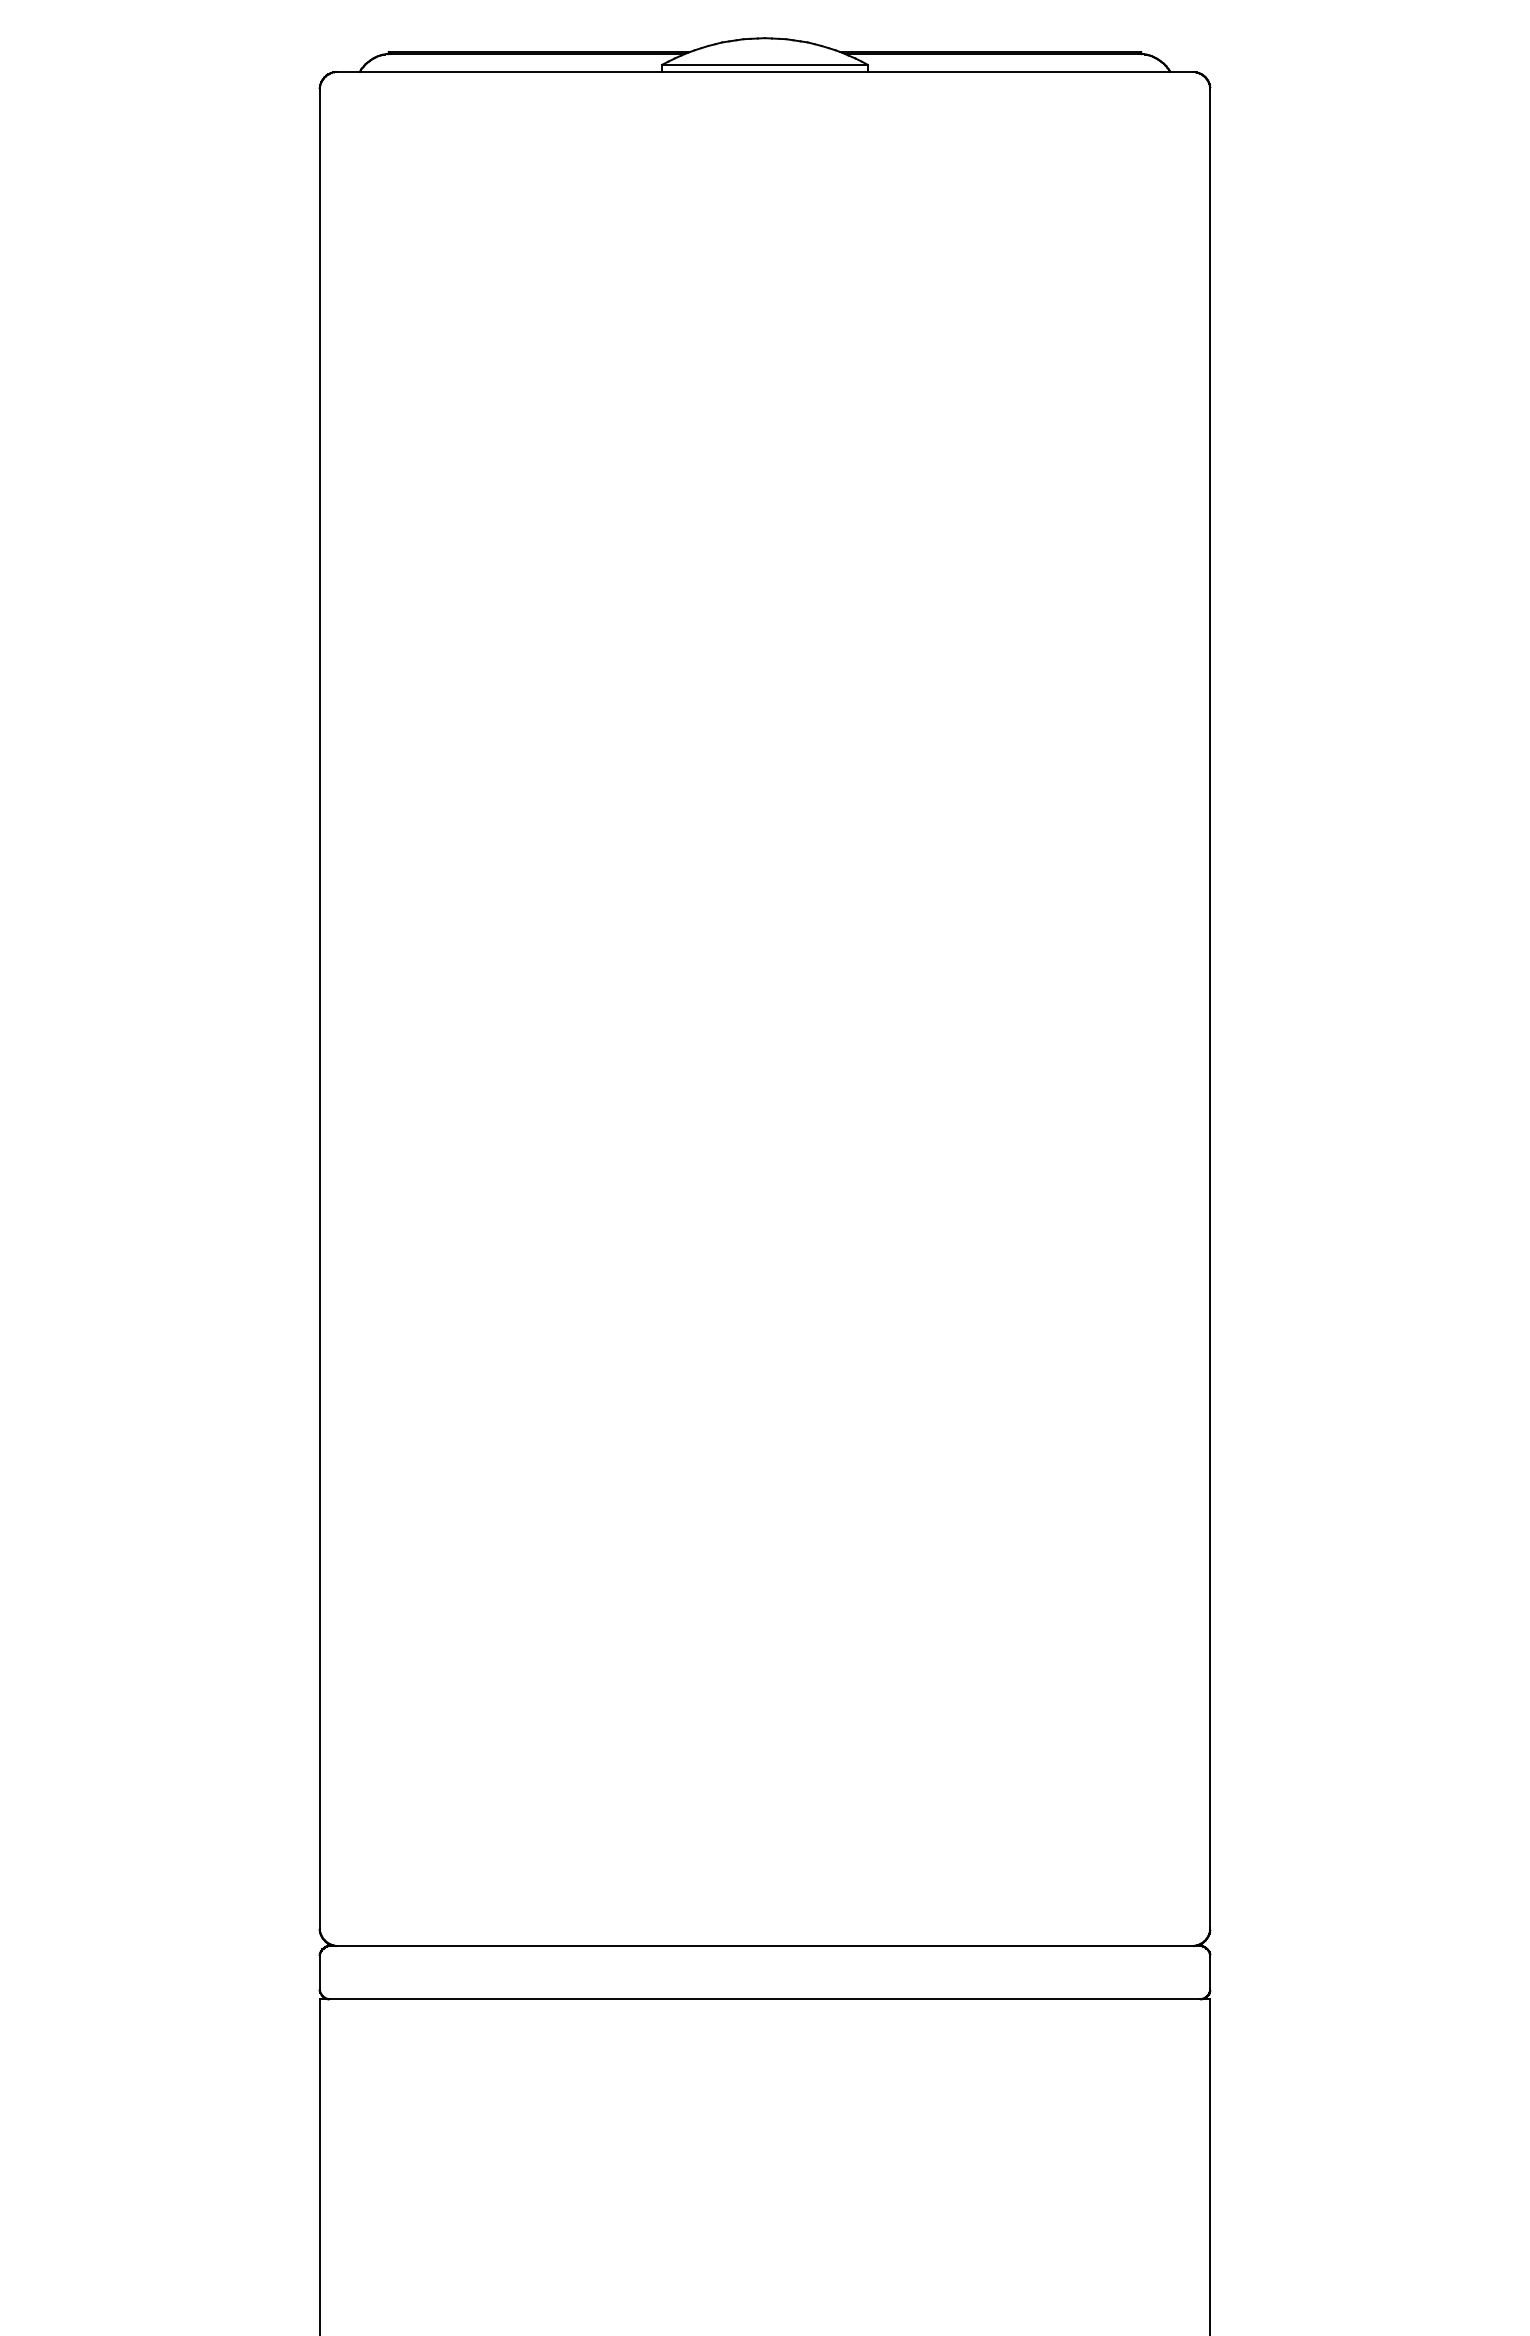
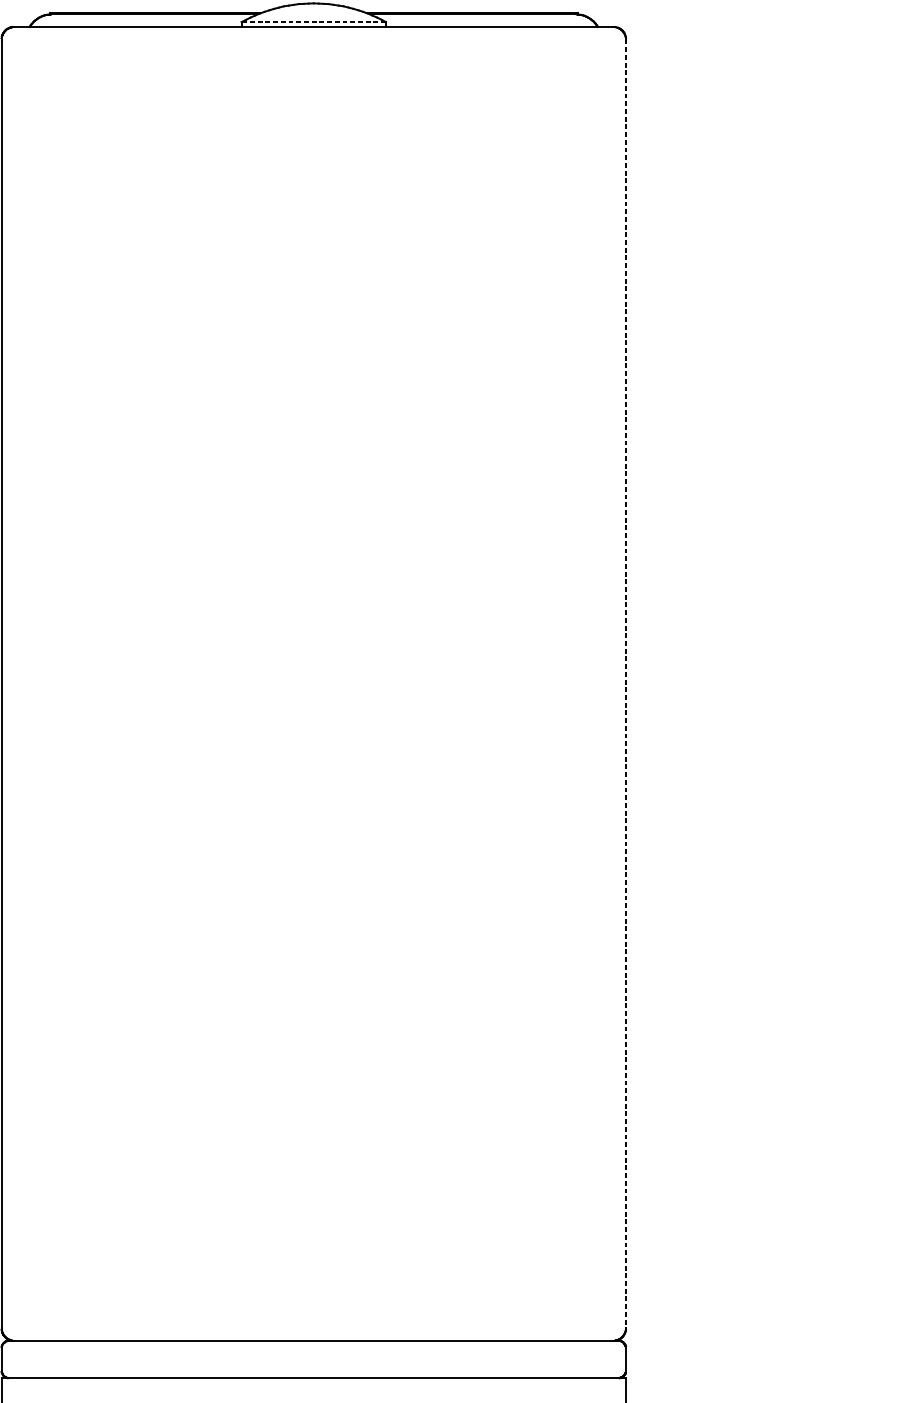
line: (764, 64) -> (313, 21), solid -> dashed
line: (1210, 1009) -> (626, 684), solid -> dashed

